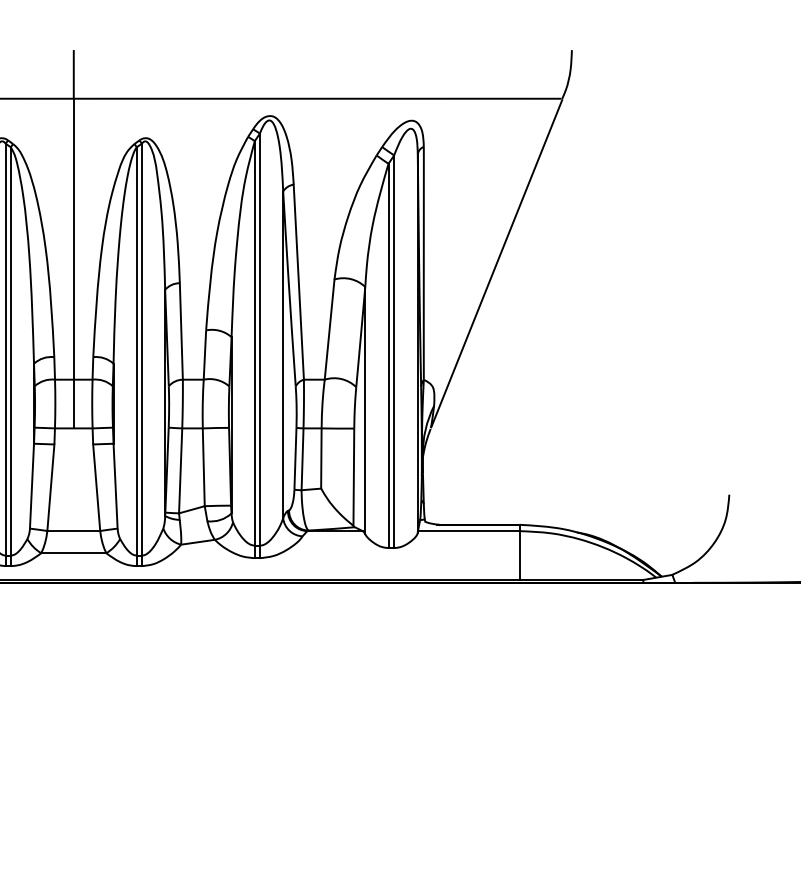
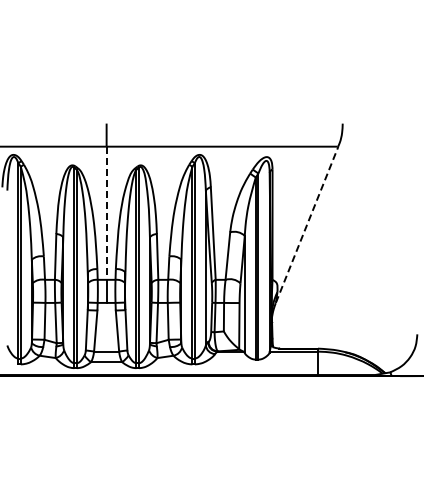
line: (73, 239) -> (106, 213), solid -> dashed
line: (497, 262) -> (307, 224), solid -> dashed

